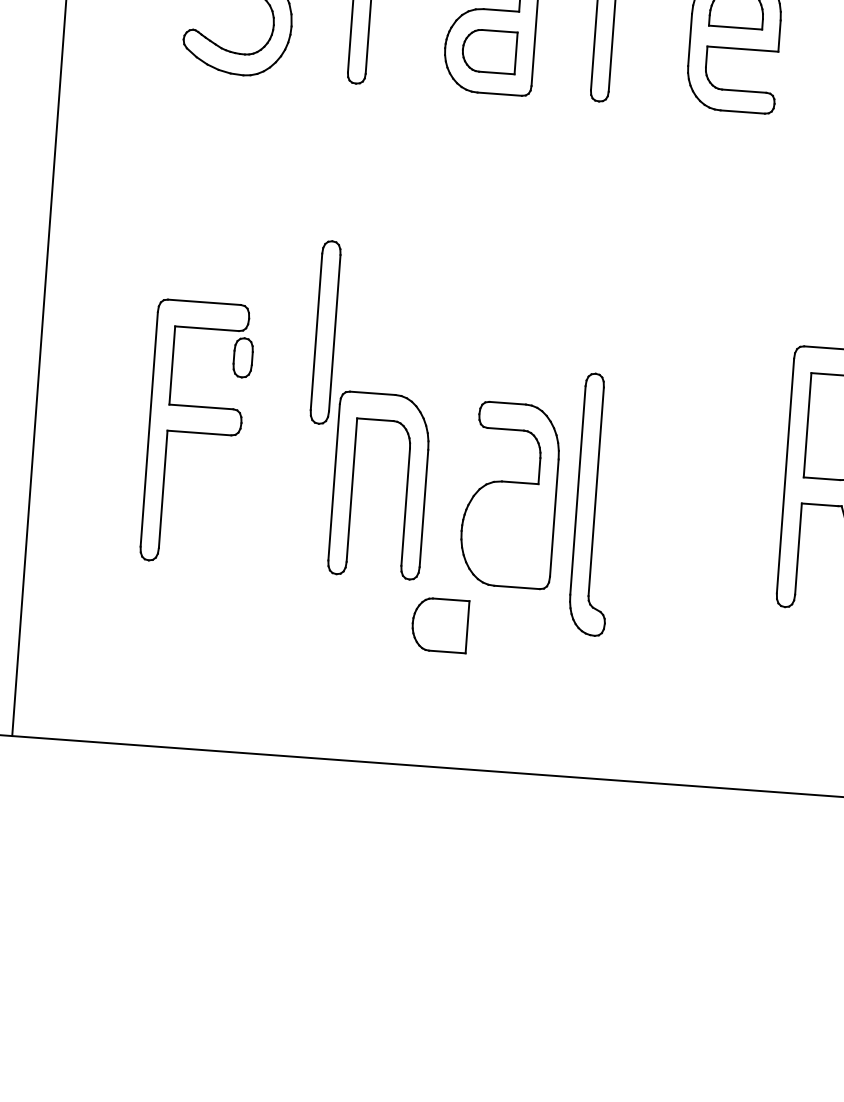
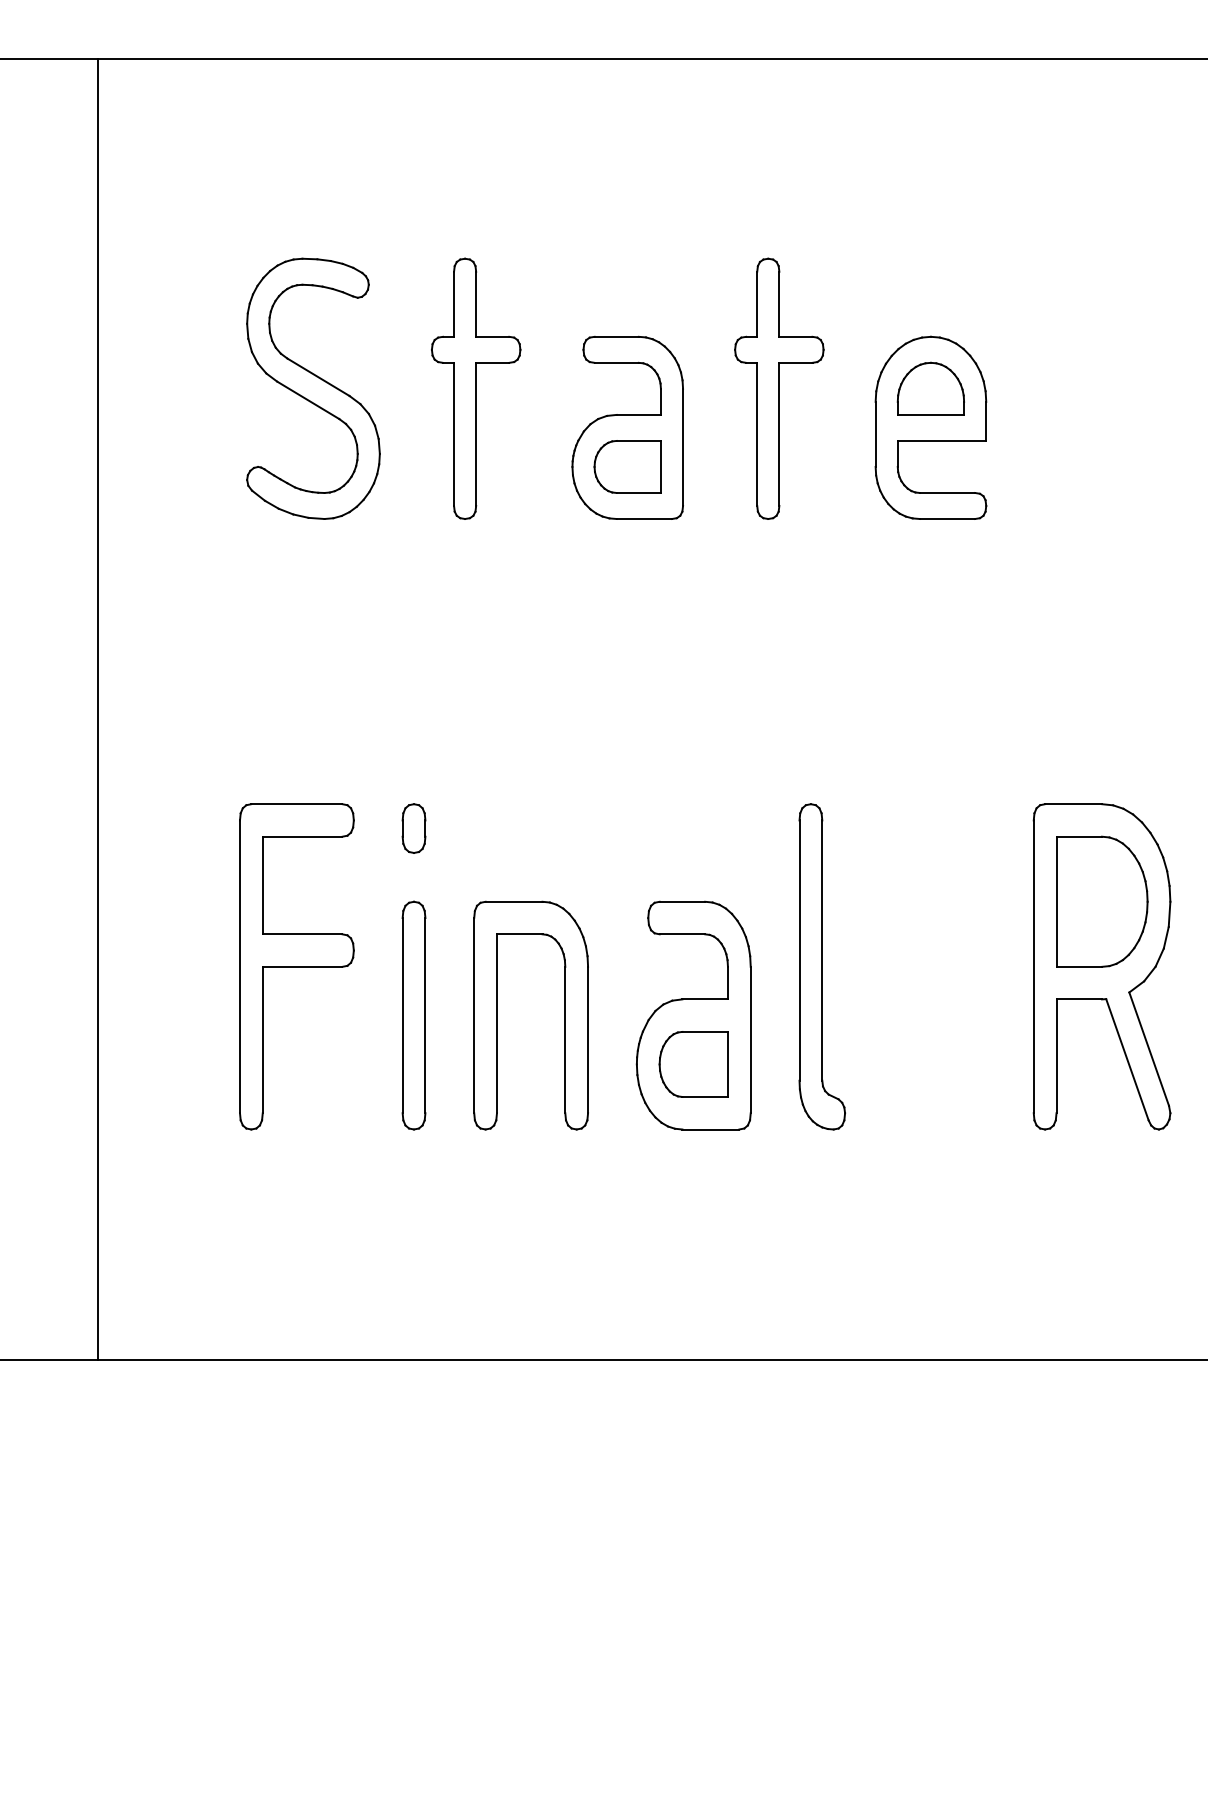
part: (325, 332) -> (413, 1015), moved
part: (242, 357) -> (413, 828), moved
part: (594, 504) -> (821, 966), moved
part: (439, 625) -> (693, 1064), moved

